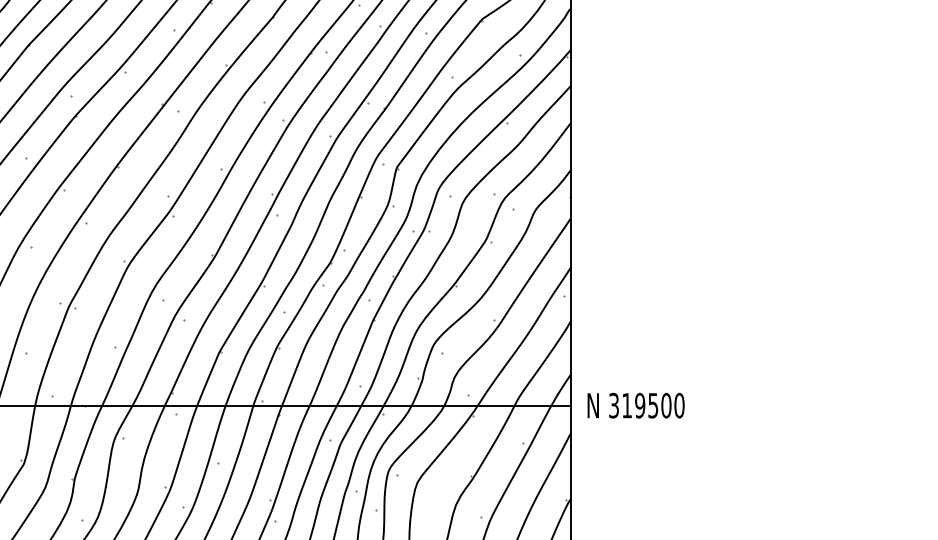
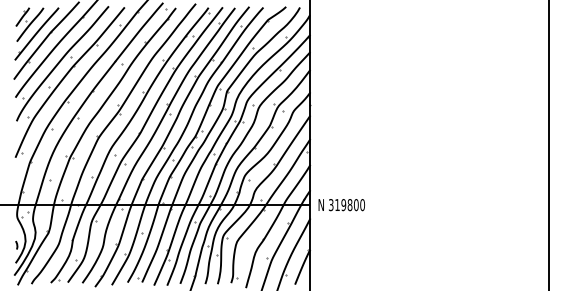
text: (652, 406) -> (349, 205), 319500 -> 319800

